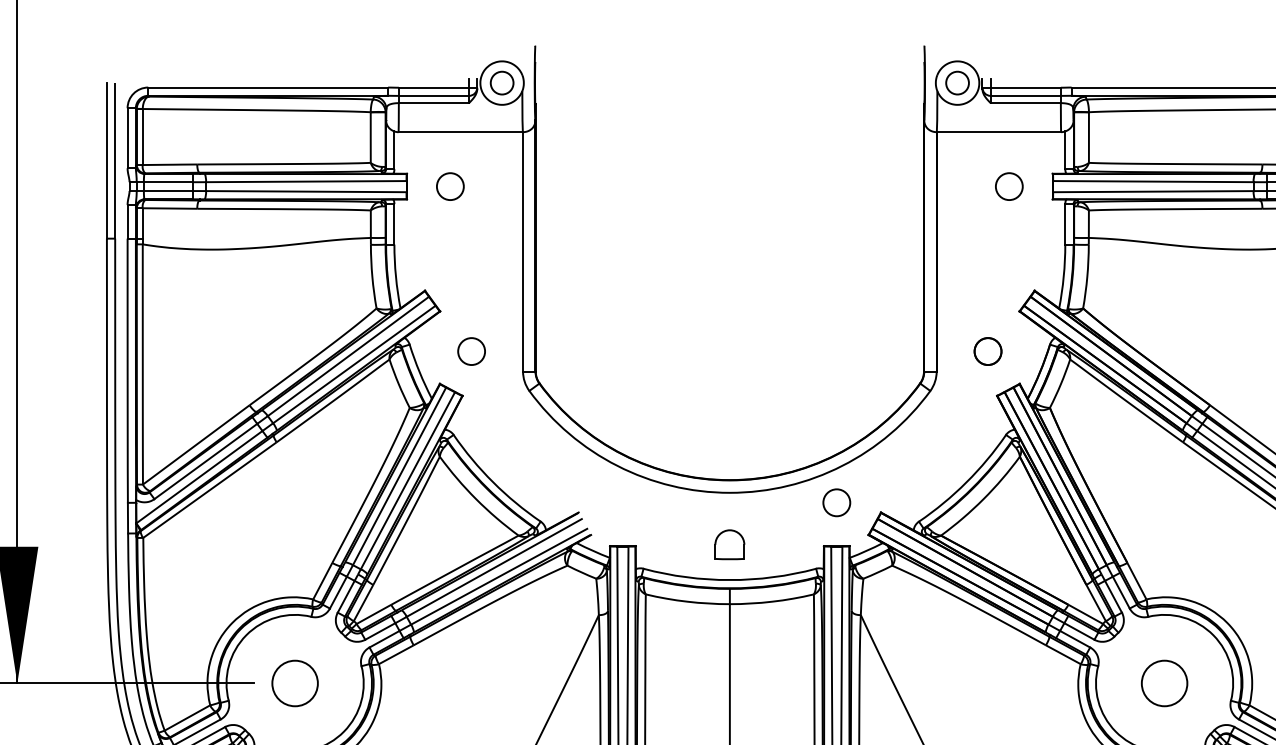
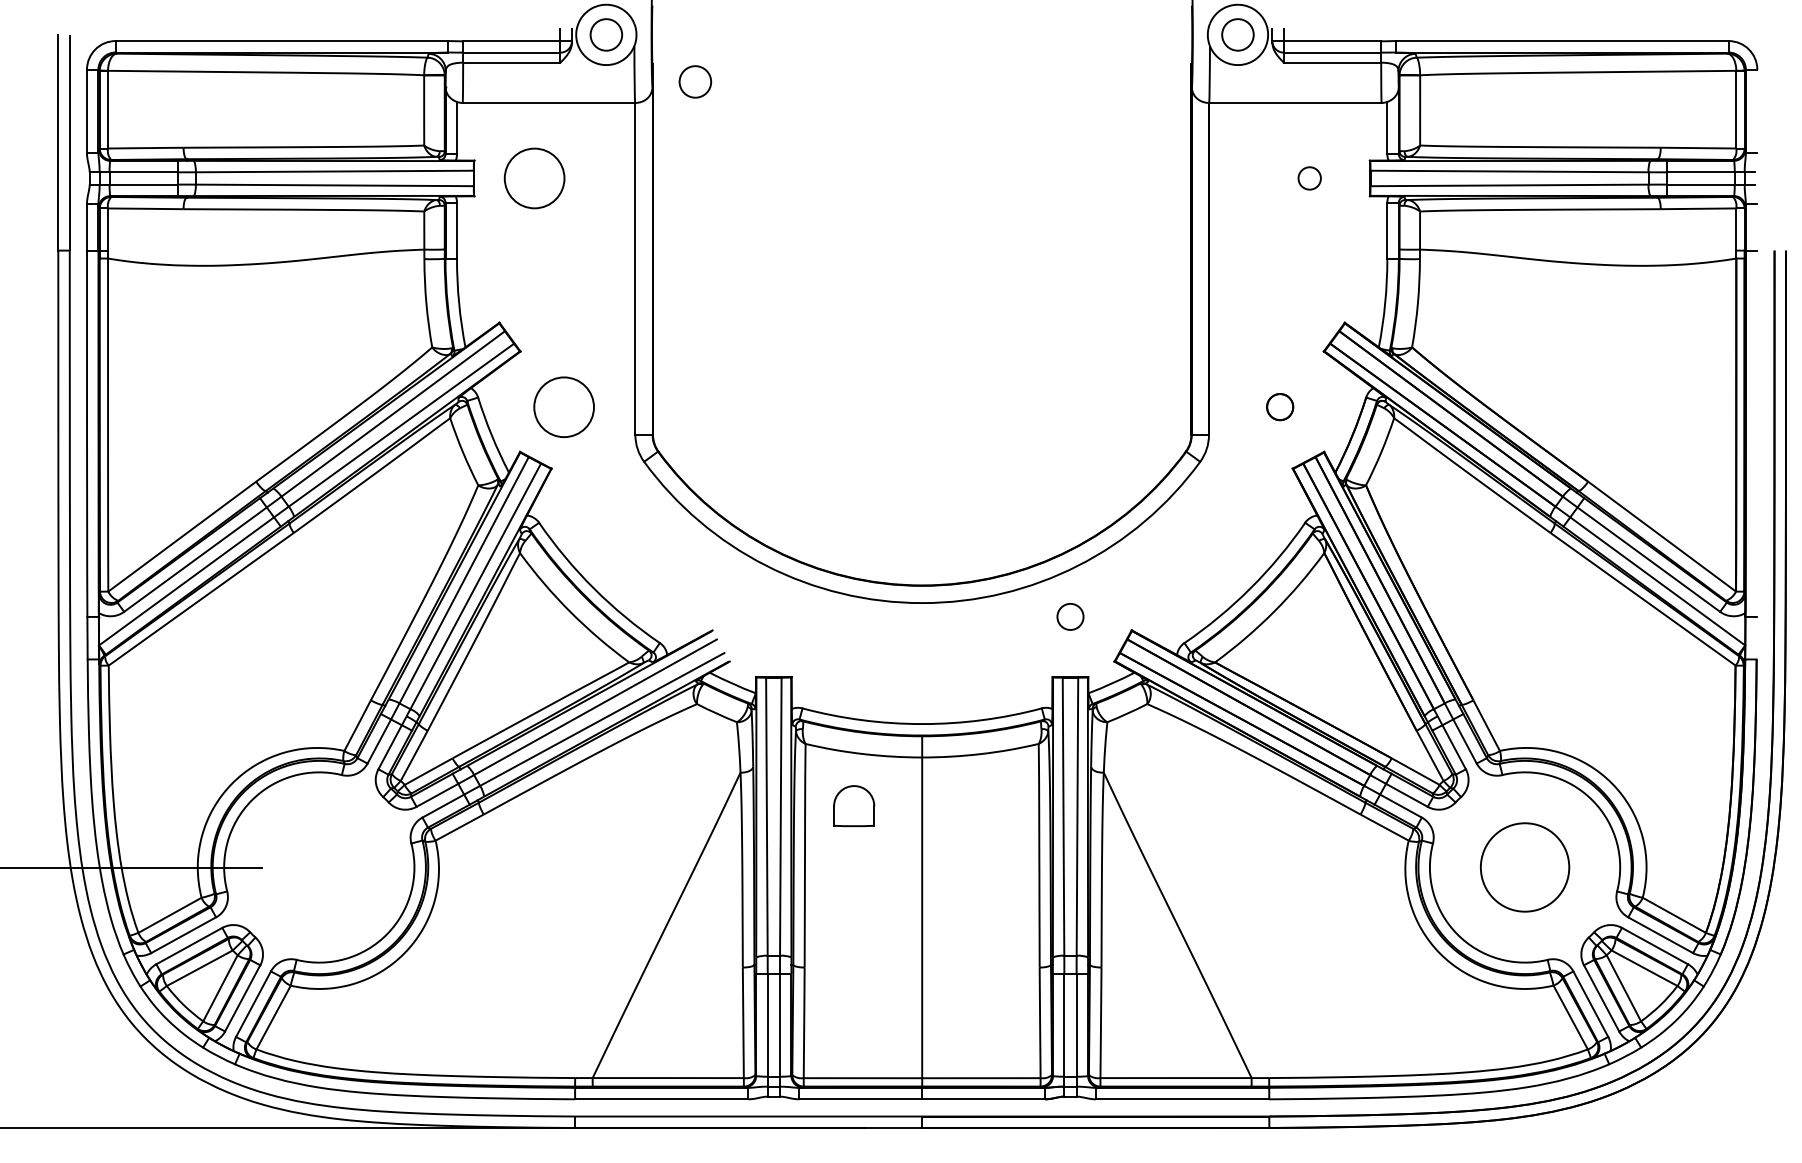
circle: (566, 116) -> (695, 81), added
circle: (450, 186) -> (534, 178), size x1.6
circle: (1009, 186) -> (1309, 178), size x0.6
circle: (471, 351) -> (563, 406), size x1.6
circle: (987, 351) -> (1279, 406), size x0.7
circle: (836, 502) -> (1070, 616), size x0.7
part: (730, 545) -> (854, 806), moved
circle: (294, 683) -> (318, 867), removed
circle: (1164, 683) -> (1524, 867), size x1.4

